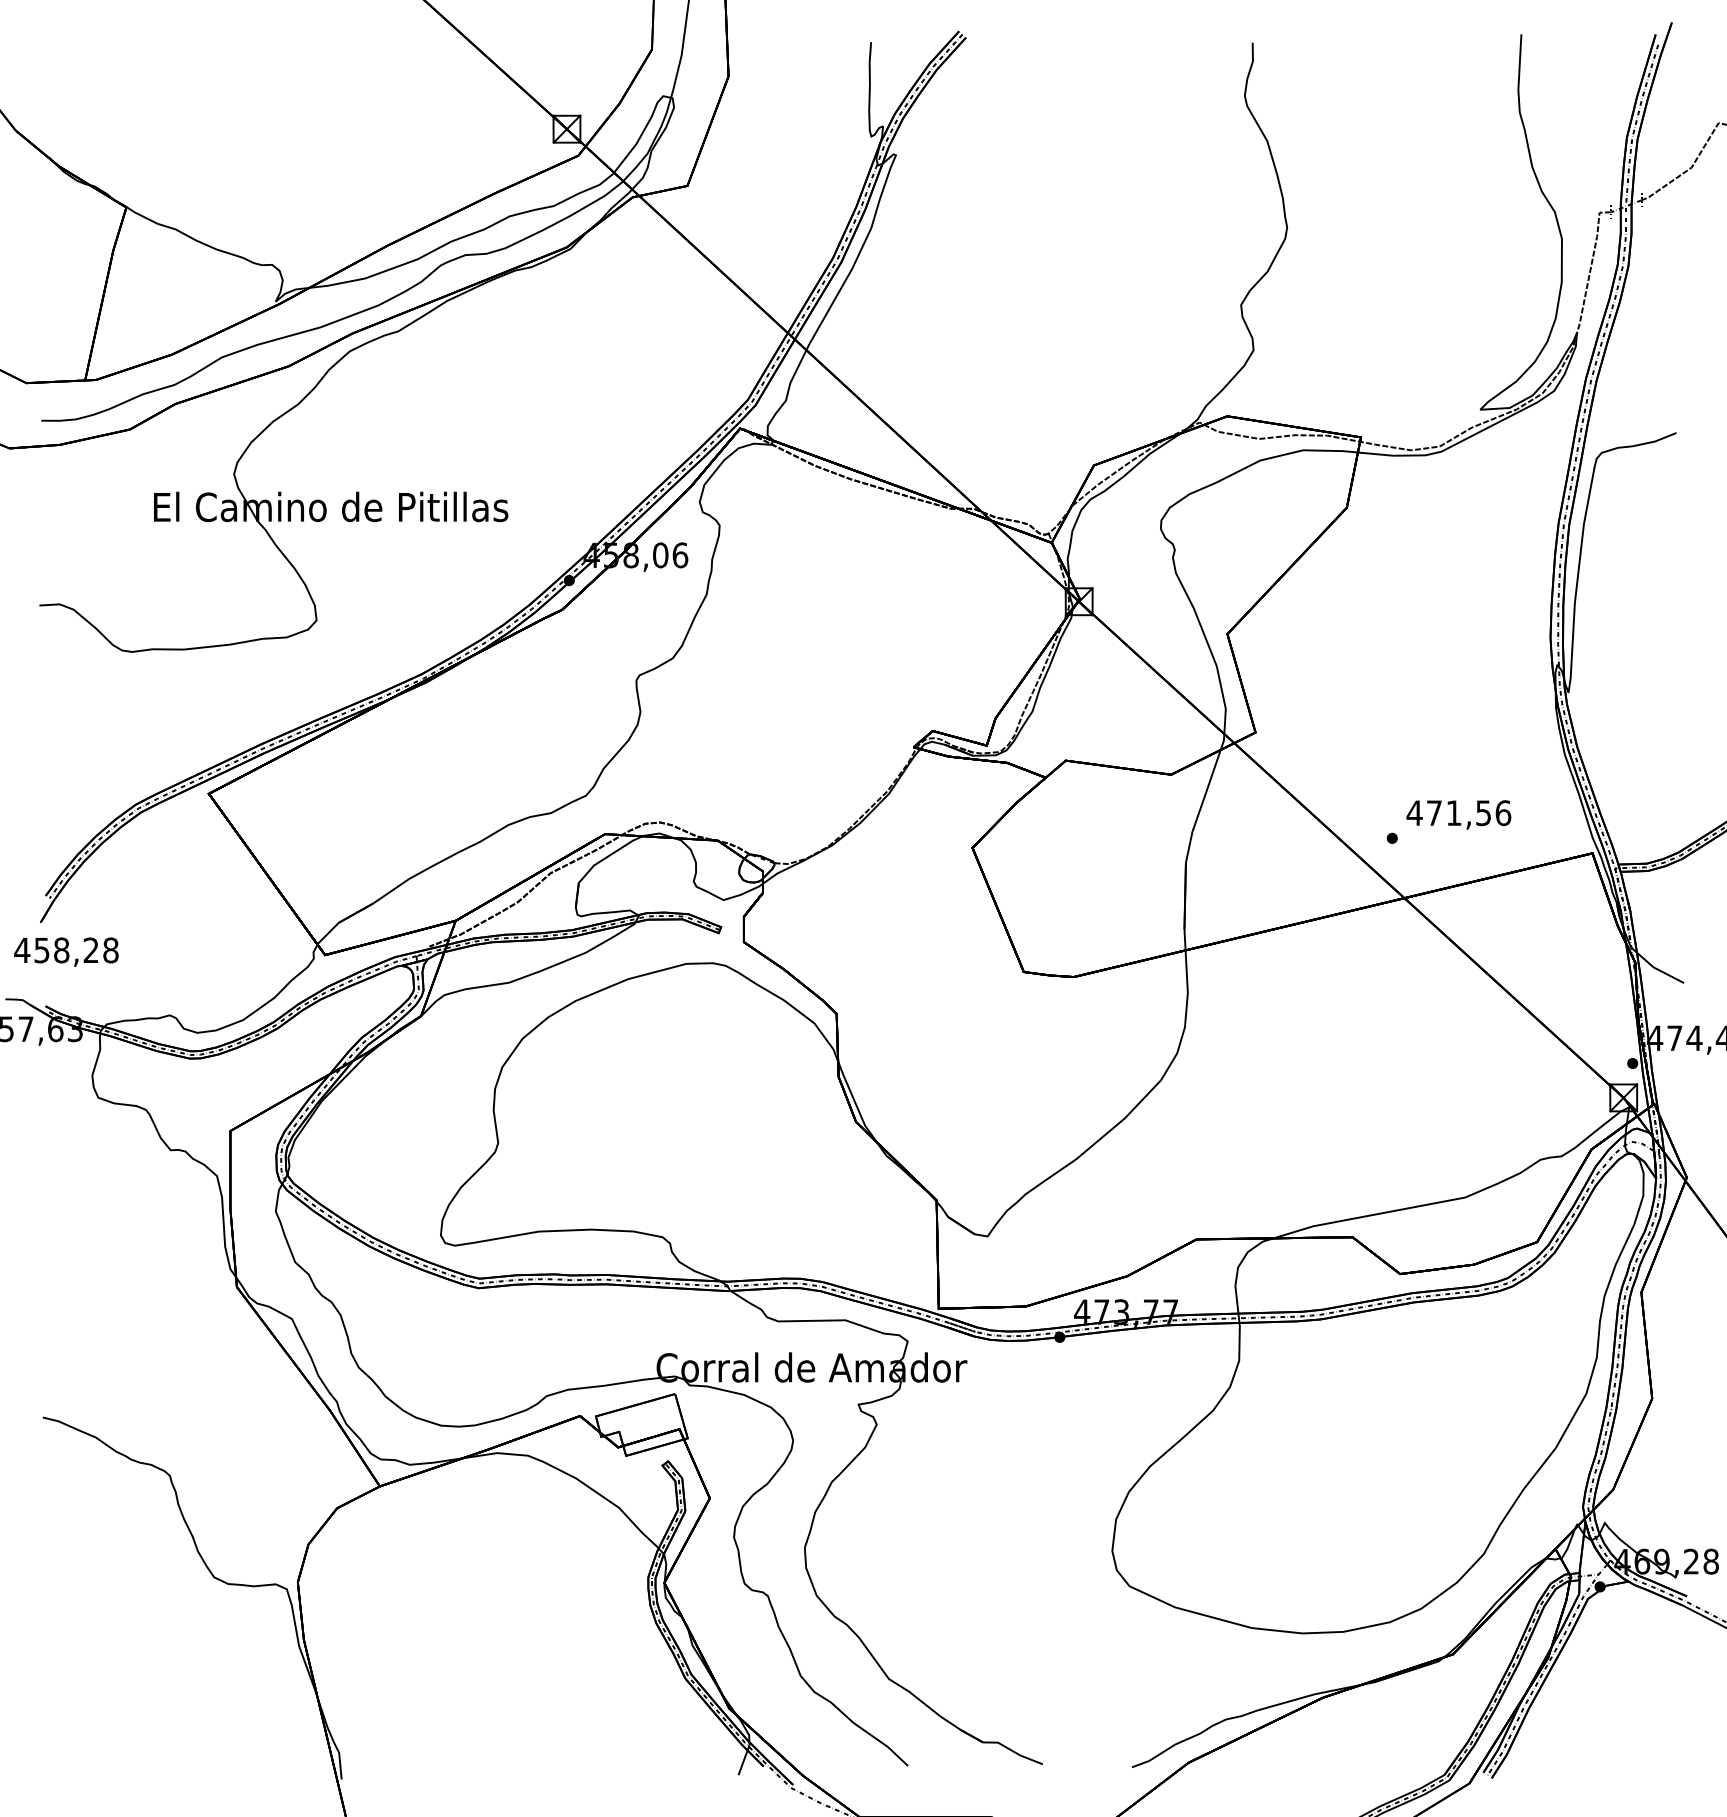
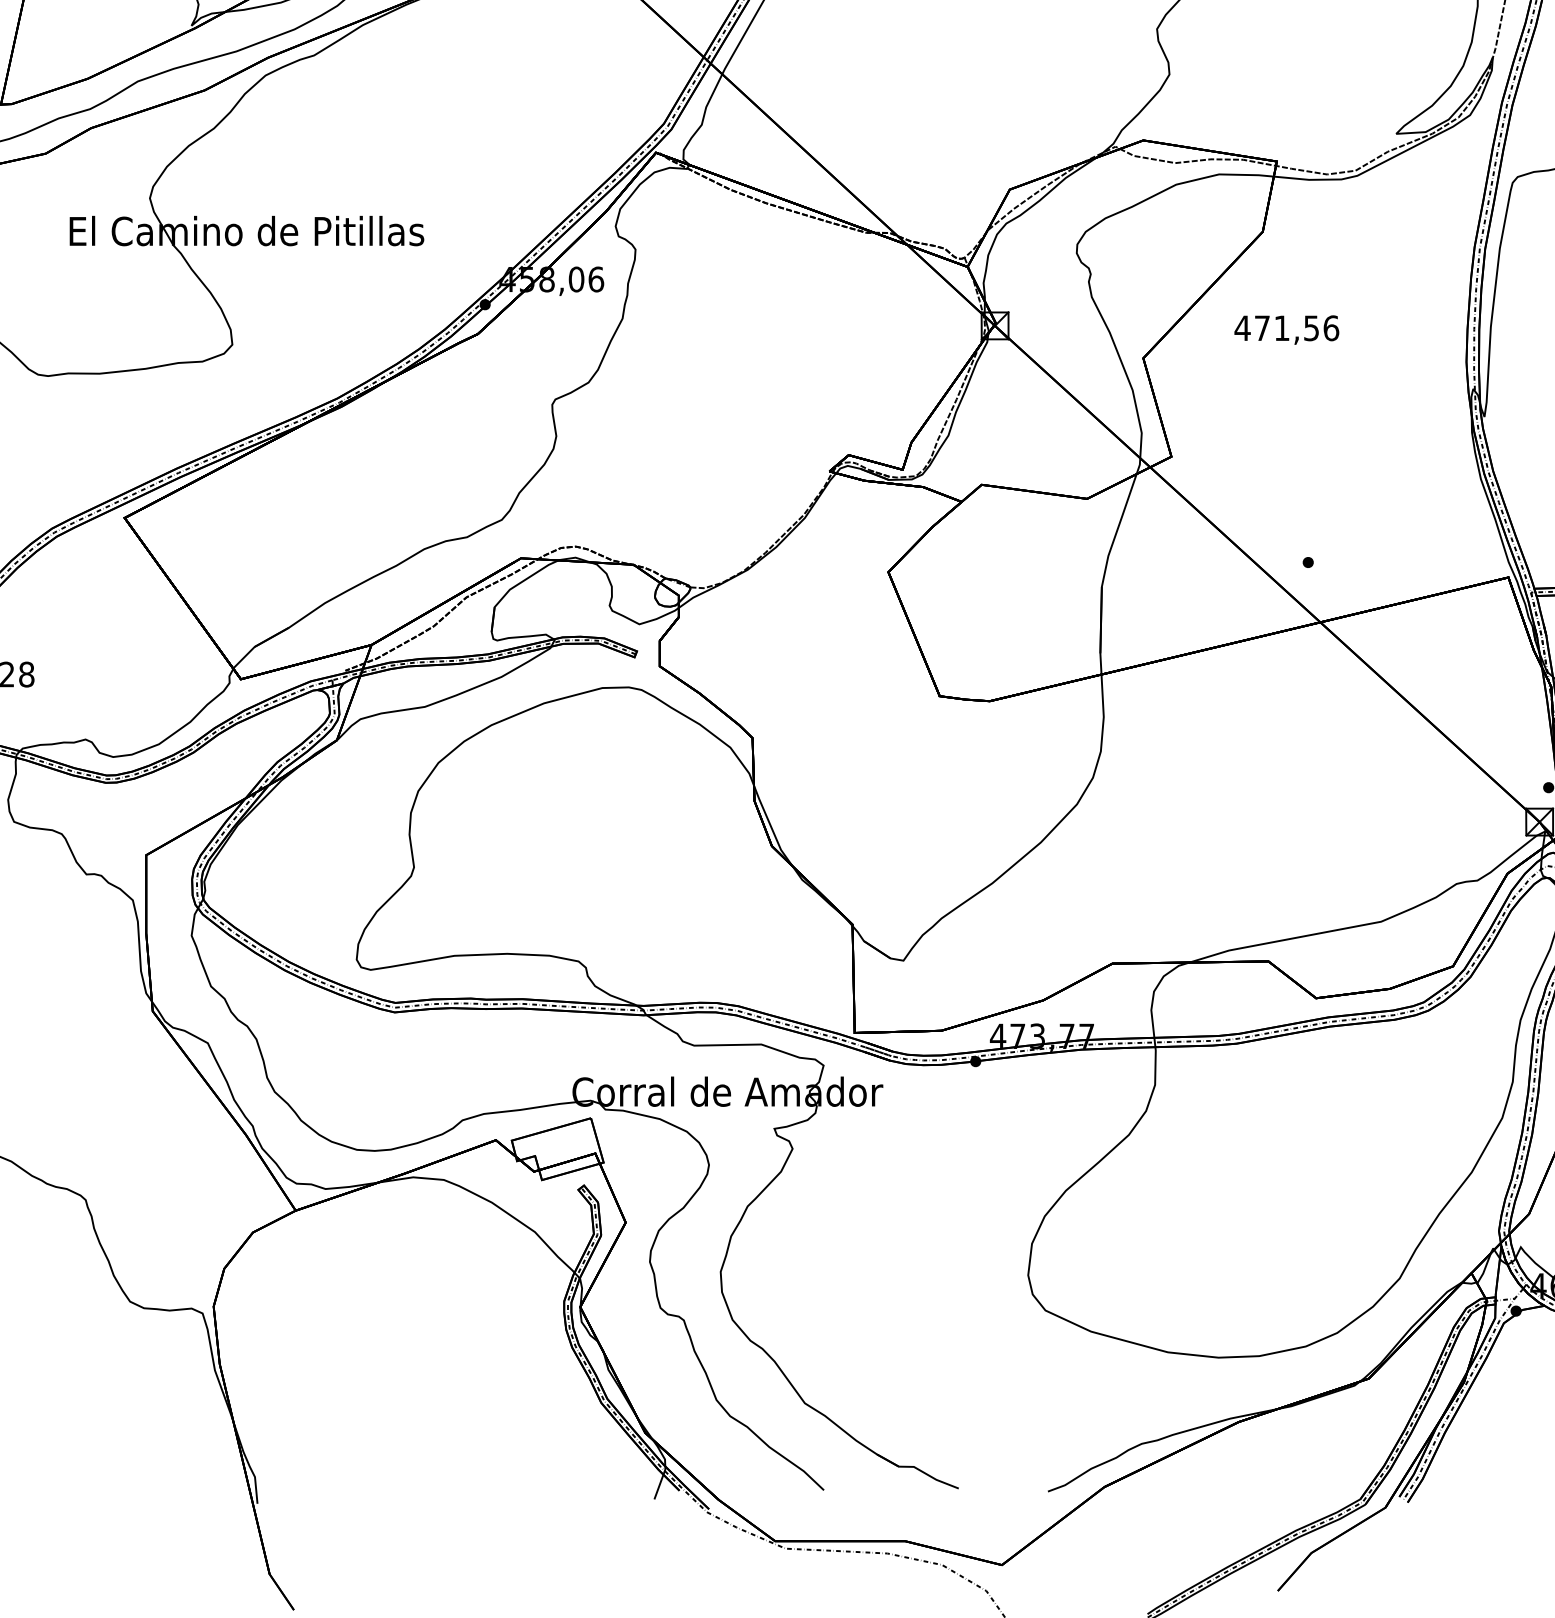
text: (1458, 814) -> (1286, 329), moved

